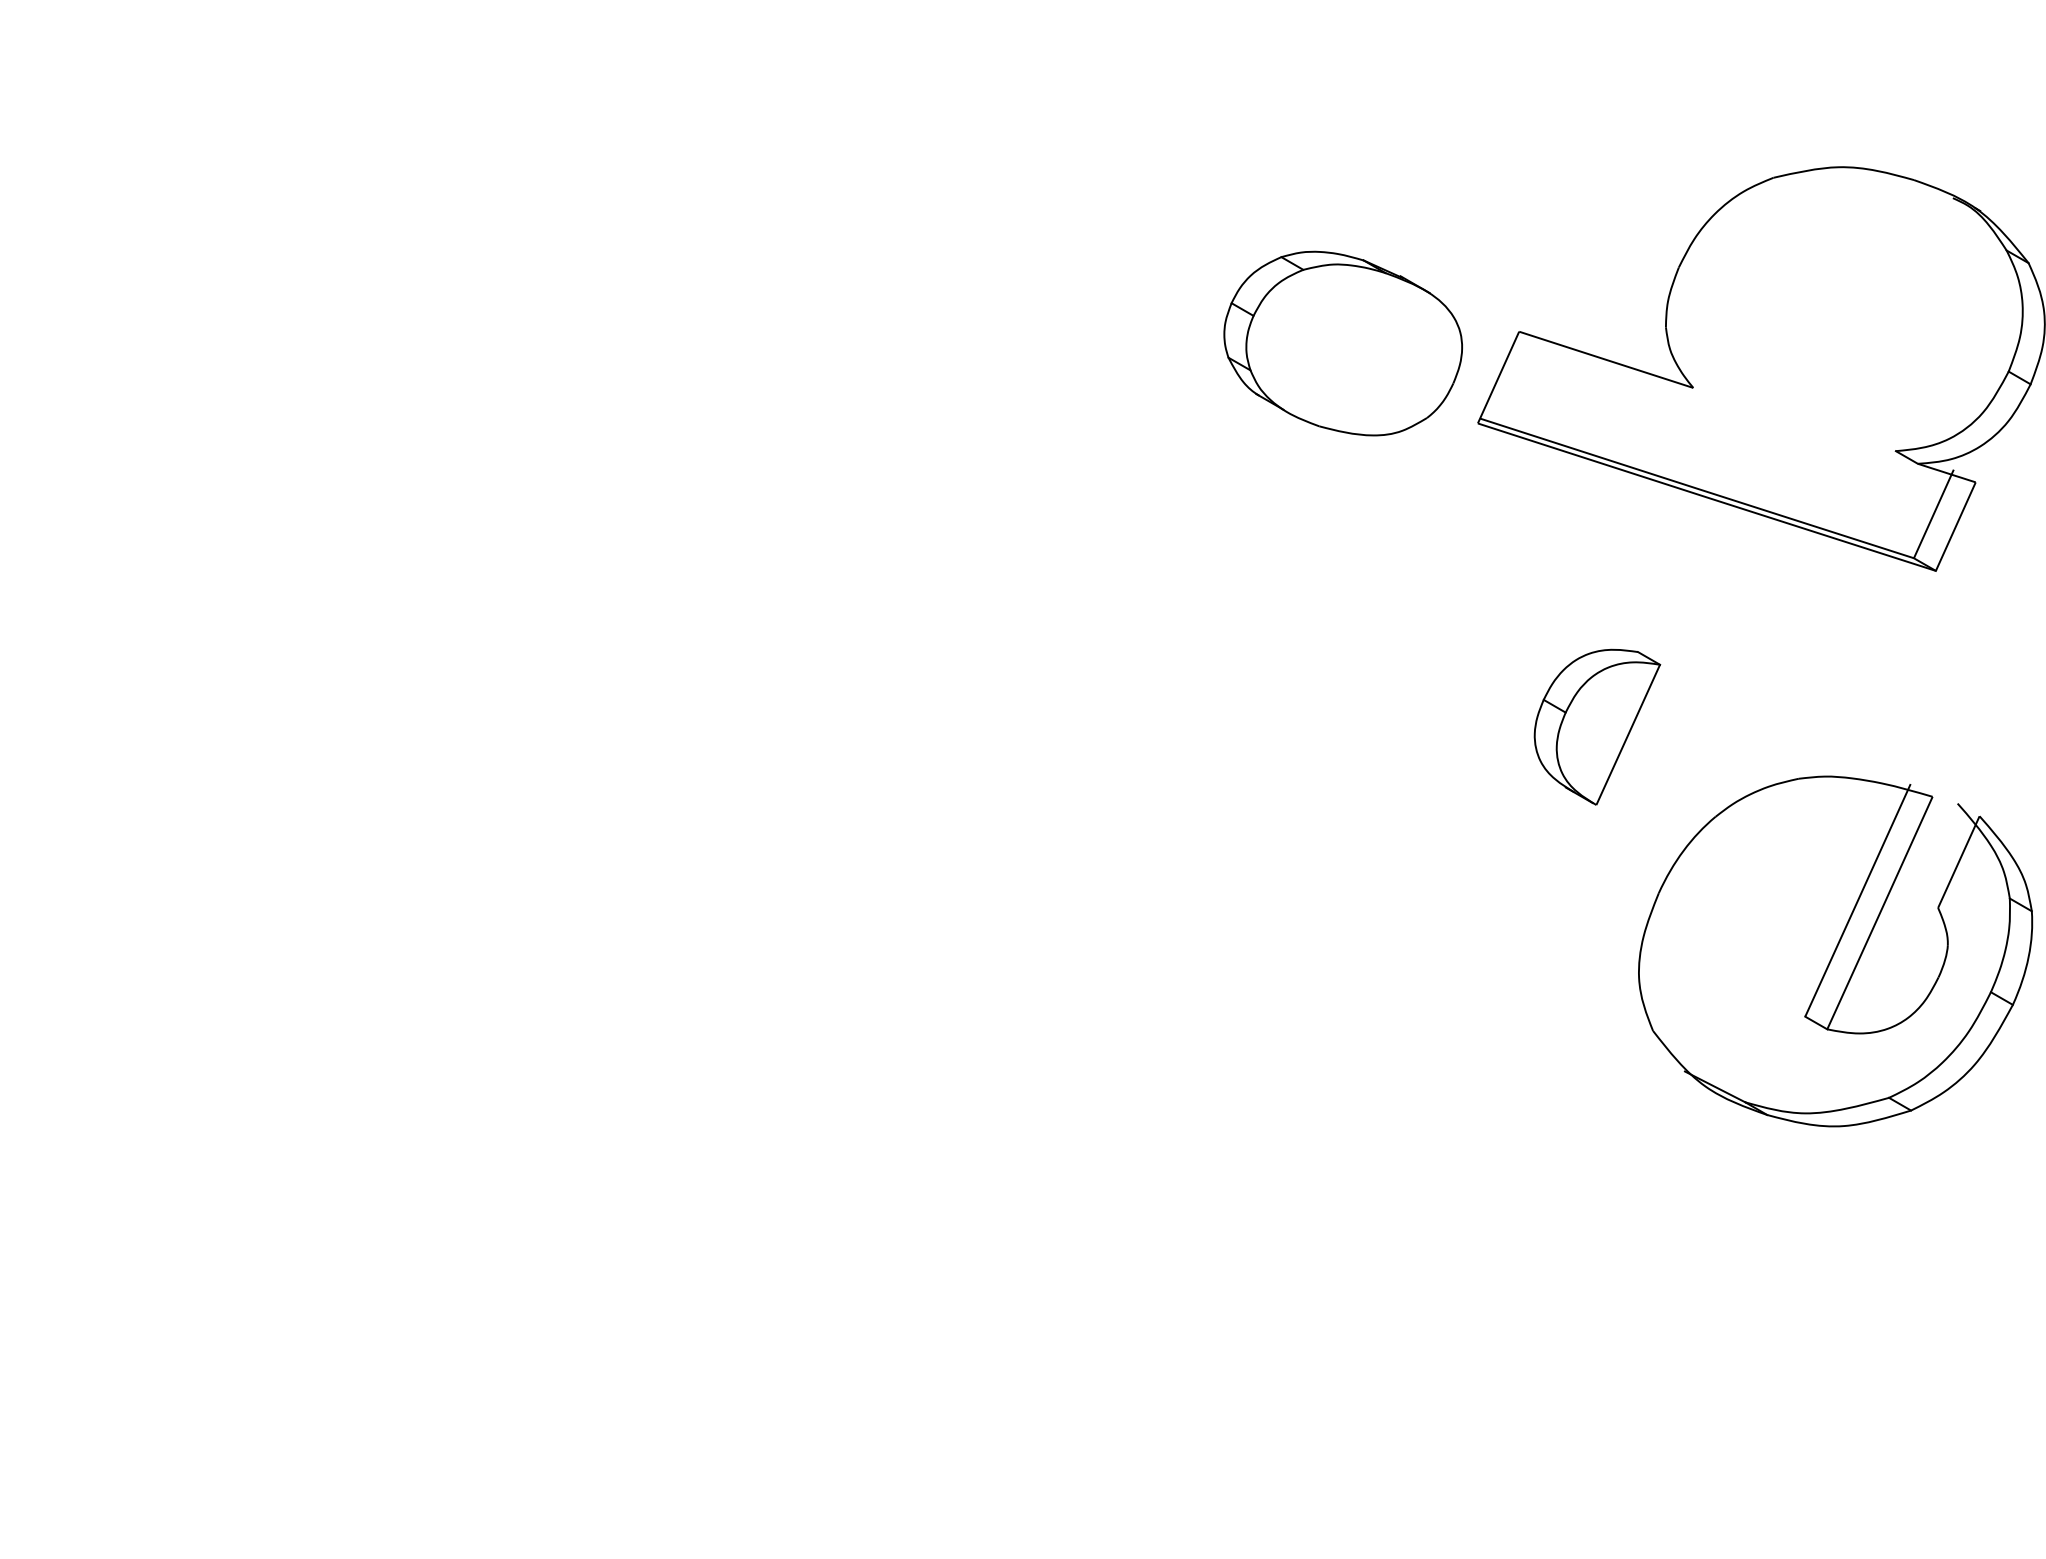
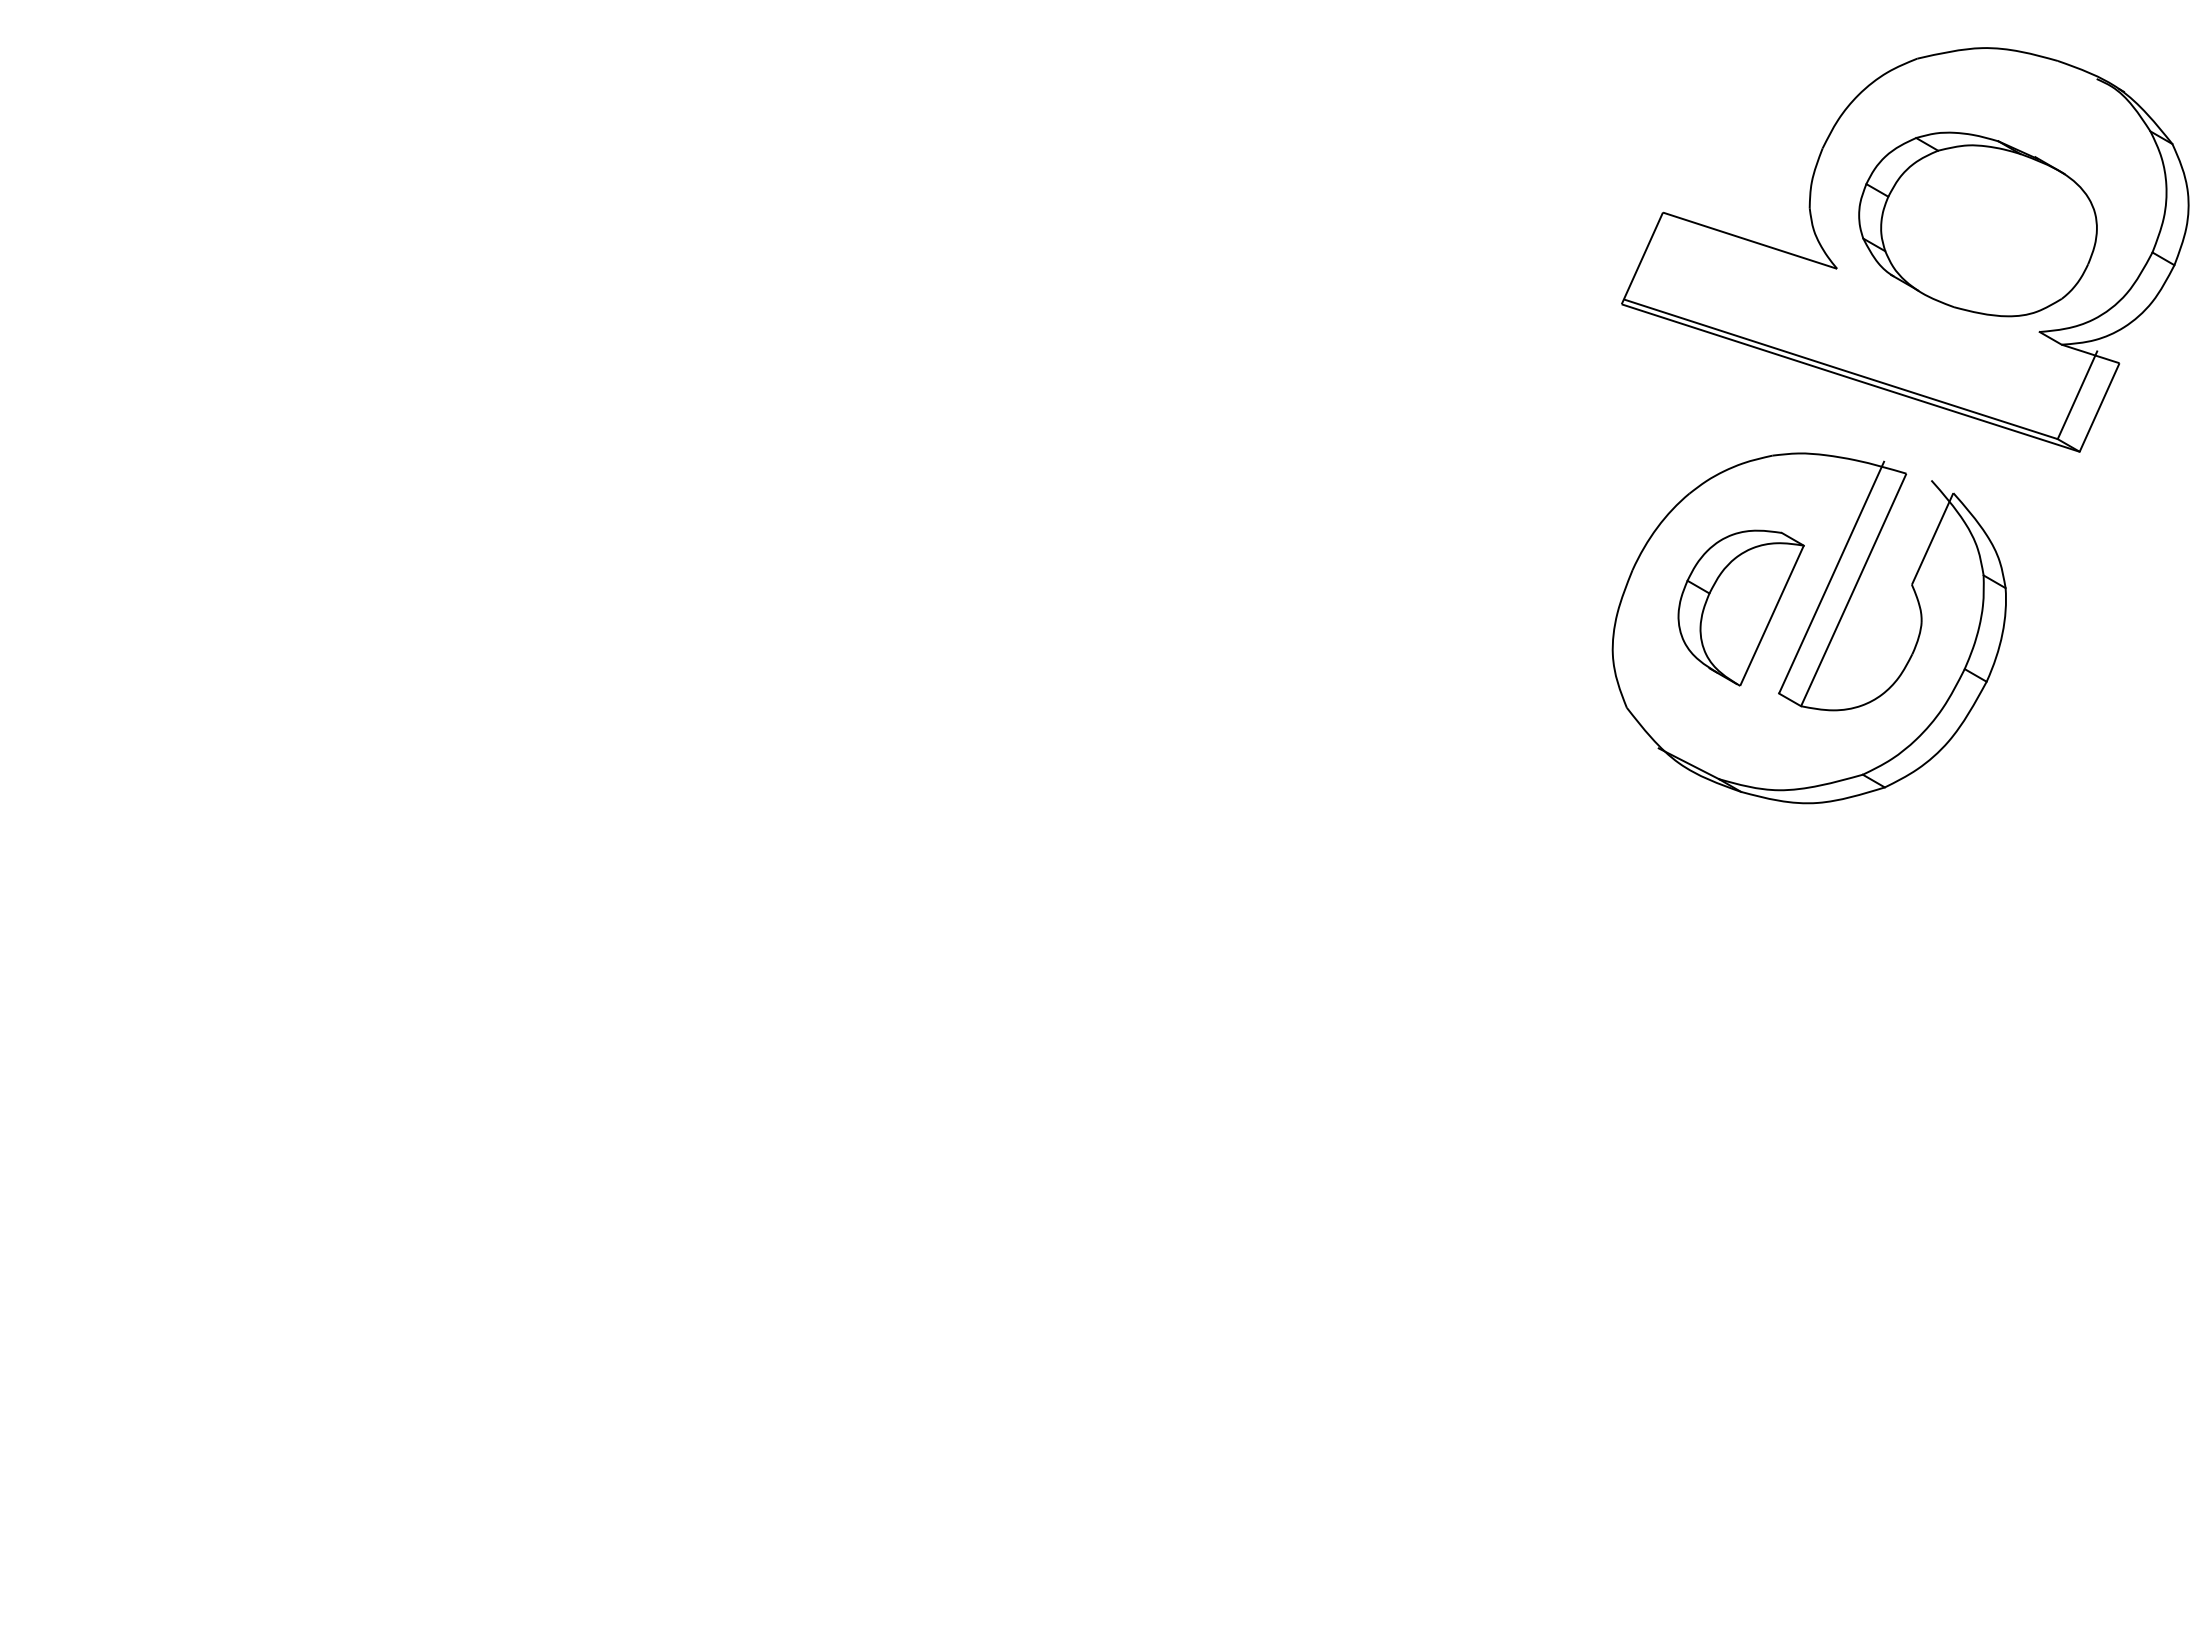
part: (1342, 343) -> (1977, 224), moved
part: (1834, 951) -> (1808, 628), moved

